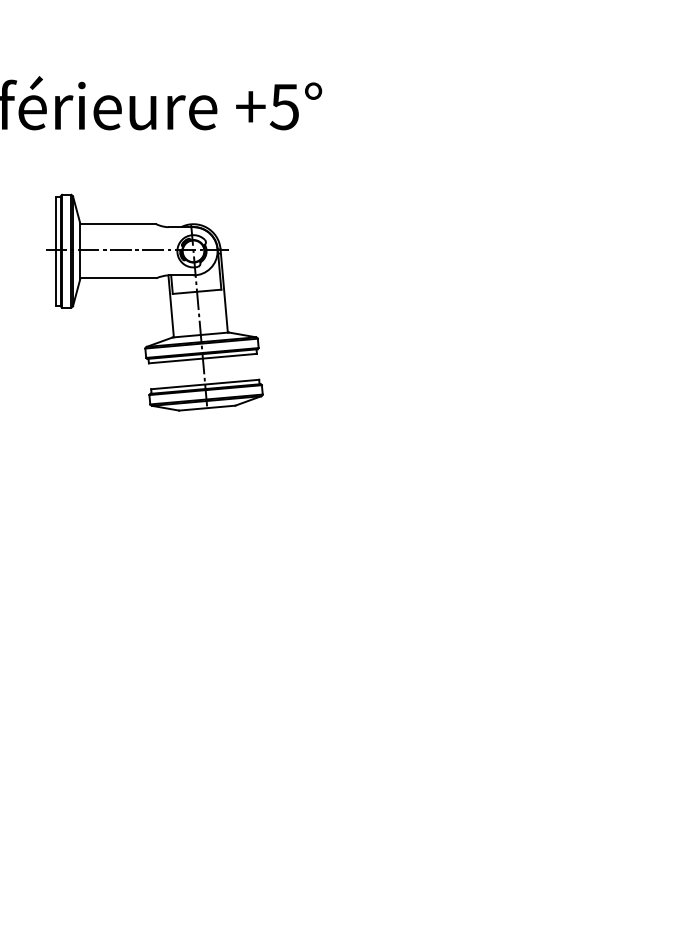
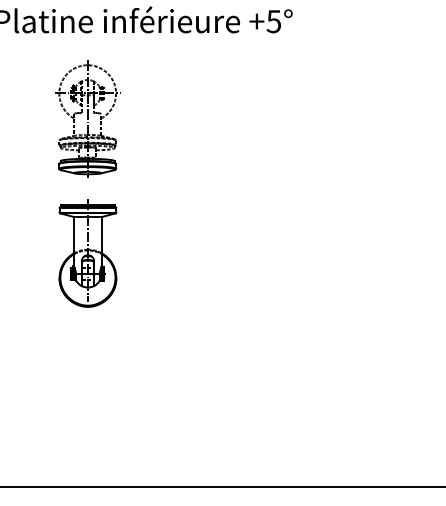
part: (168, 301) -> (215, 119), removed

